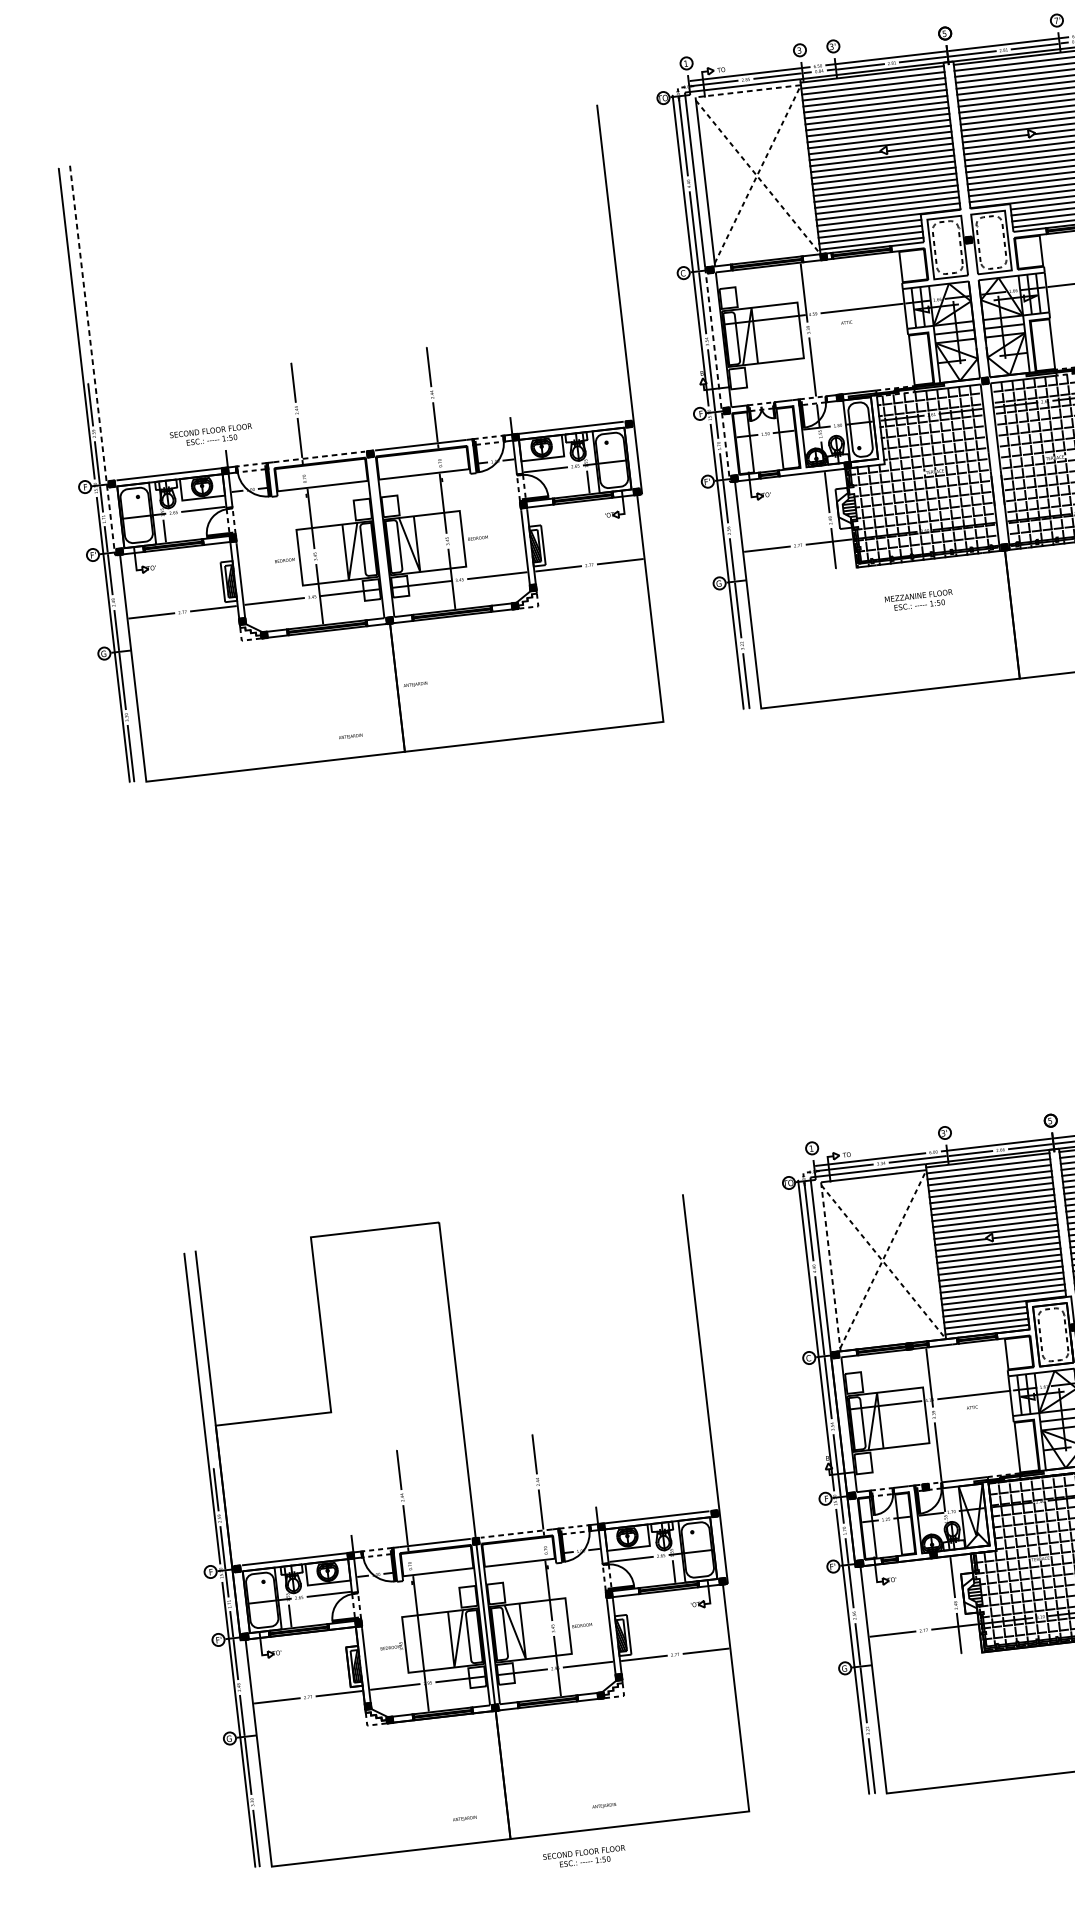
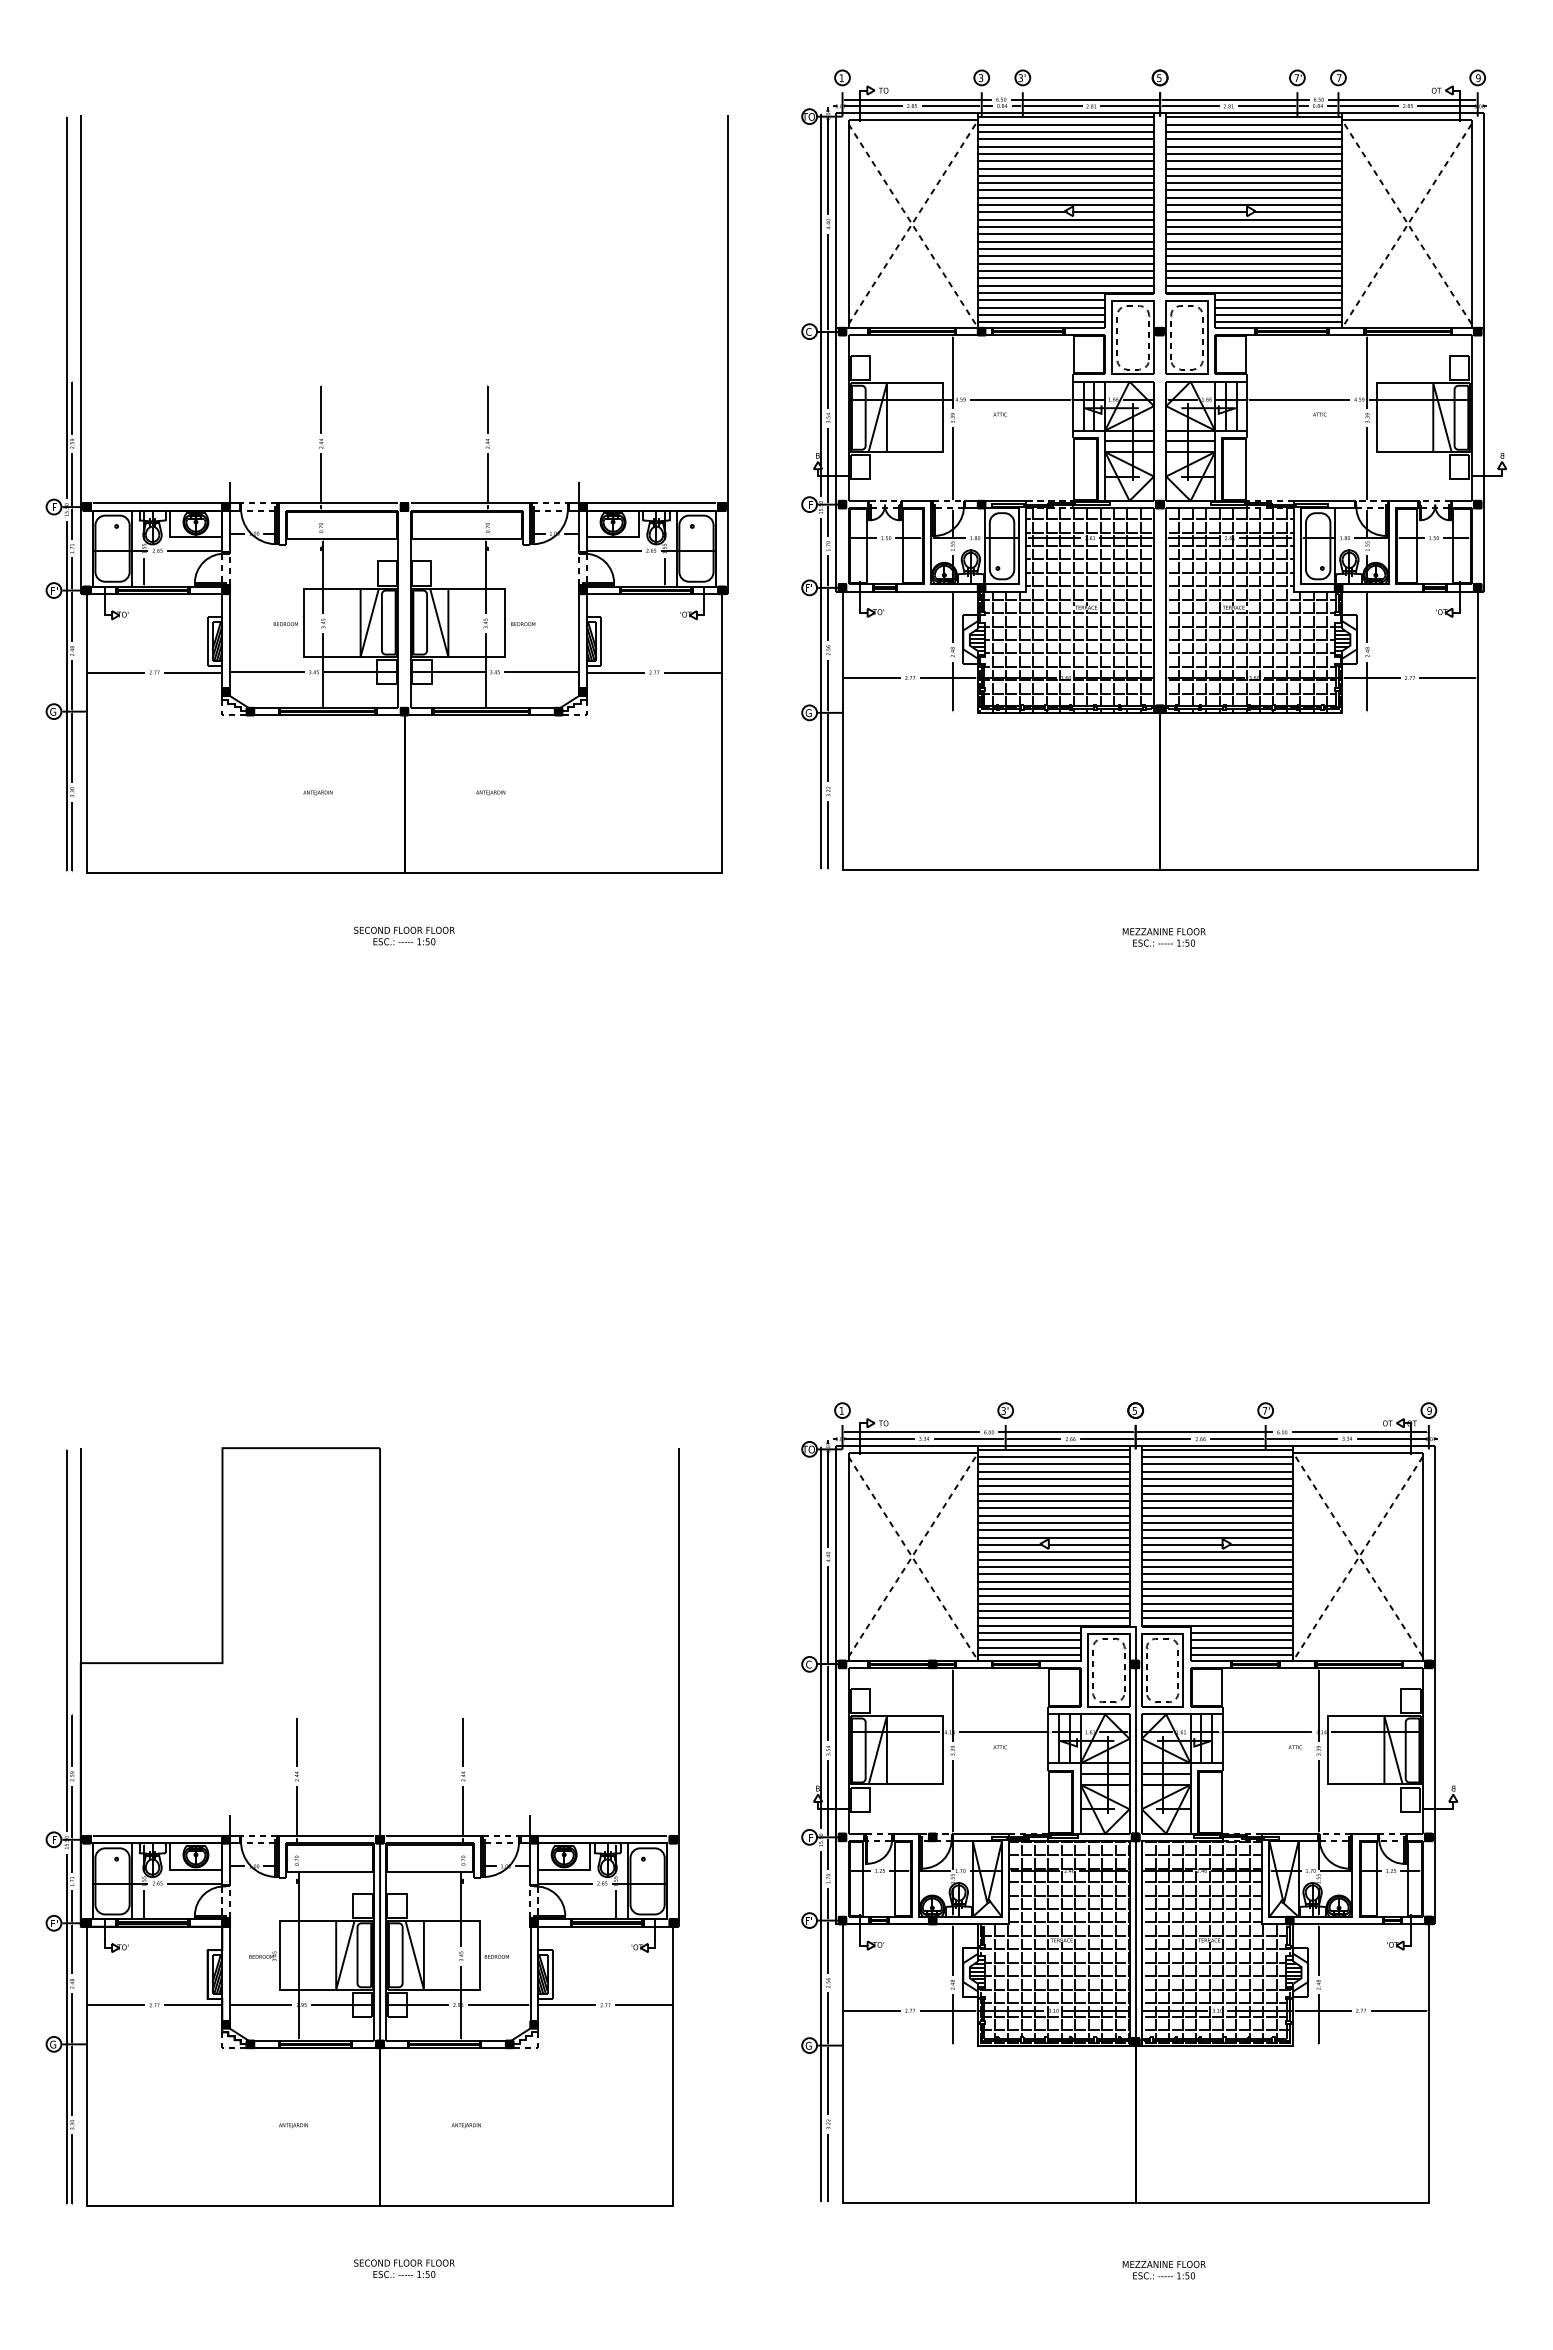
line: (748, 91) -> (913, 120), dashed -> solid
line: (92, 361) -> (80, 355), dashed -> solid
line: (717, 374) -> (836, 459), dashed -> solid
text: (211, 434) -> (404, 935), moved
line: (319, 456) -> (342, 503), dashed -> solid
text: (918, 600) -> (1163, 937), moved
text: (415, 684) -> (490, 792), moved
text: (350, 736) -> (317, 792), moved
line: (830, 1266) -> (848, 1556), dashed -> solid
line: (516, 1533) -> (430, 1836), dashed -> solid
text: (604, 1805) -> (466, 2125), moved
text: (464, 1818) -> (293, 2125), moved
text: (584, 1856) -> (404, 2268), moved

